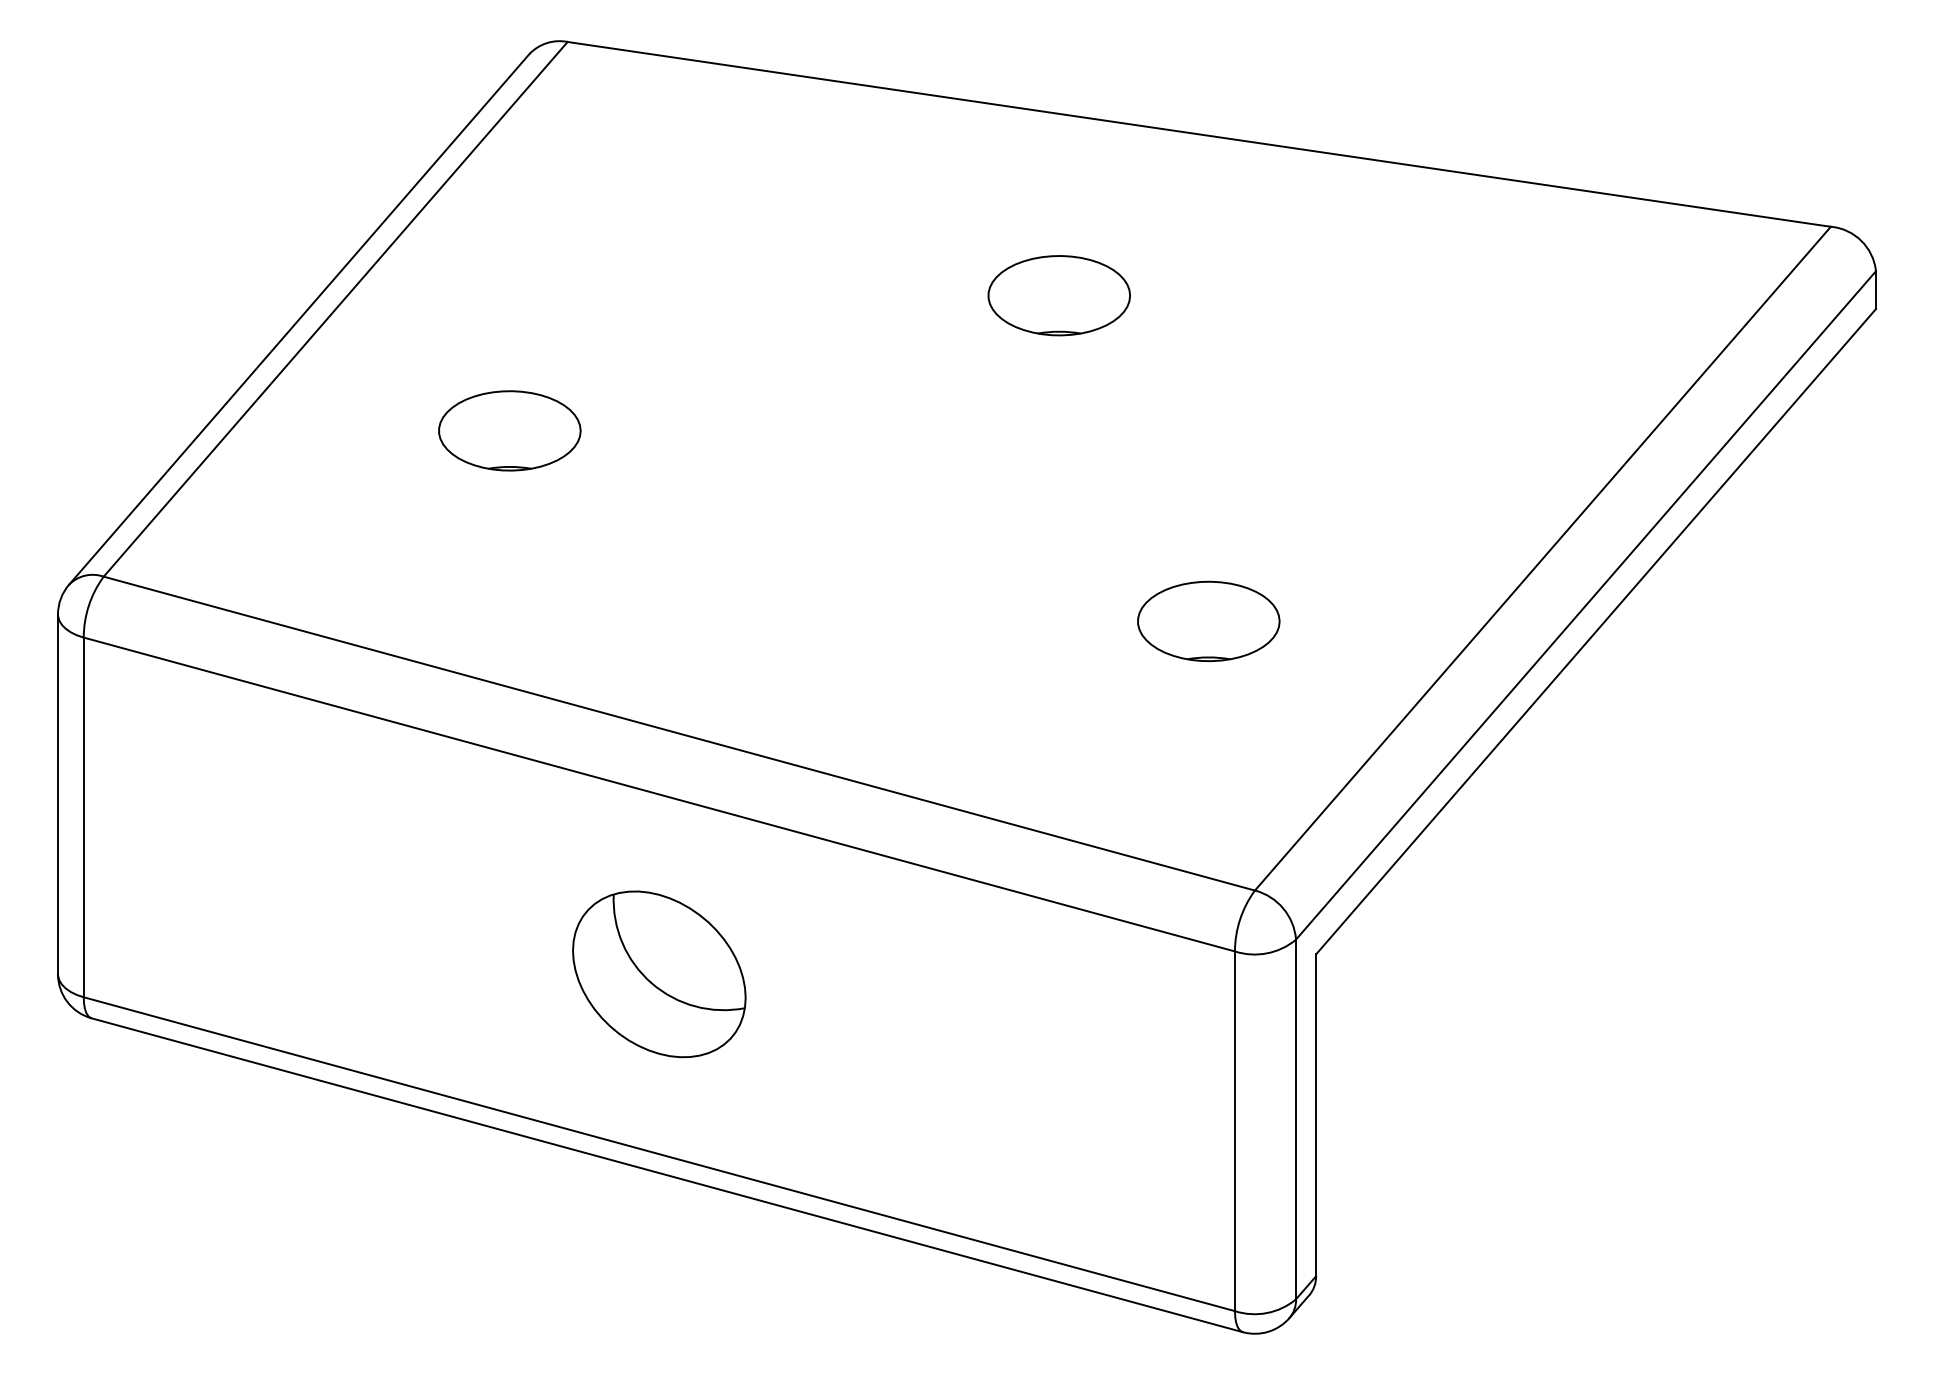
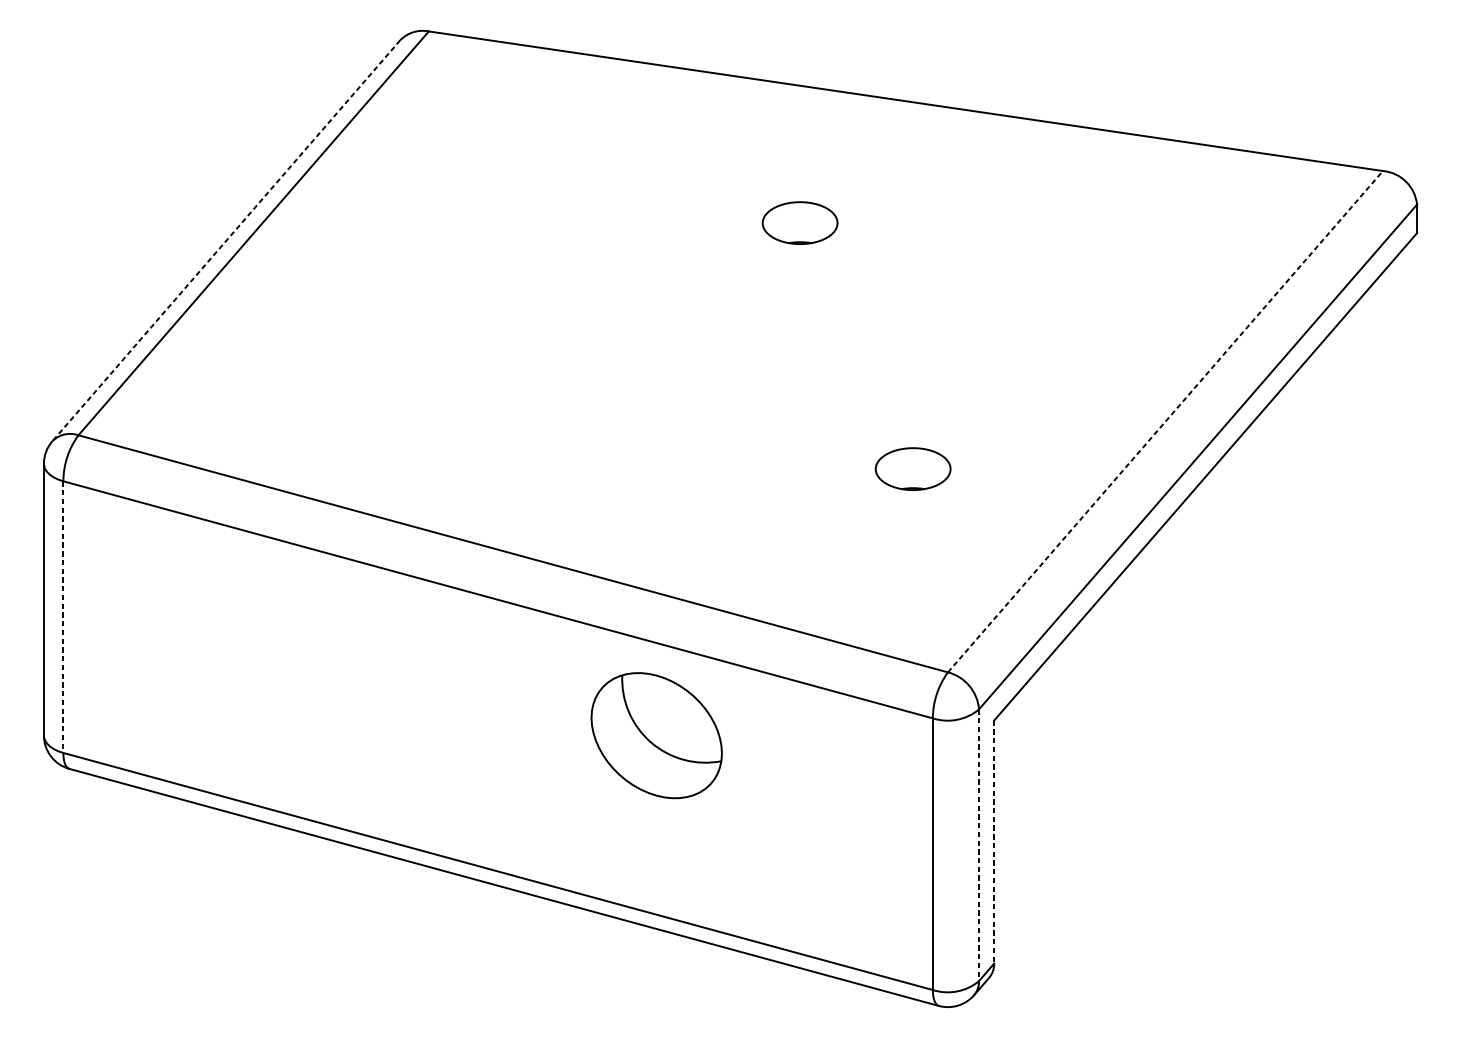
part: (1058, 295) -> (799, 222), size x0.7
line: (299, 319) -> (226, 241), solid -> dashed
part: (509, 430) -> (384, 324), removed
line: (1543, 558) -> (1165, 421), solid -> dashed
part: (1208, 621) -> (912, 469), size x0.7
line: (83, 817) -> (63, 617), solid -> dashed
part: (659, 974) -> (656, 735), moved
line: (1316, 1115) -> (994, 842), solid -> dashed
line: (1296, 1119) -> (979, 845), solid -> dashed

